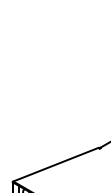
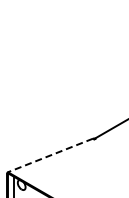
line: (55, 164) -> (50, 155), solid -> dashed

